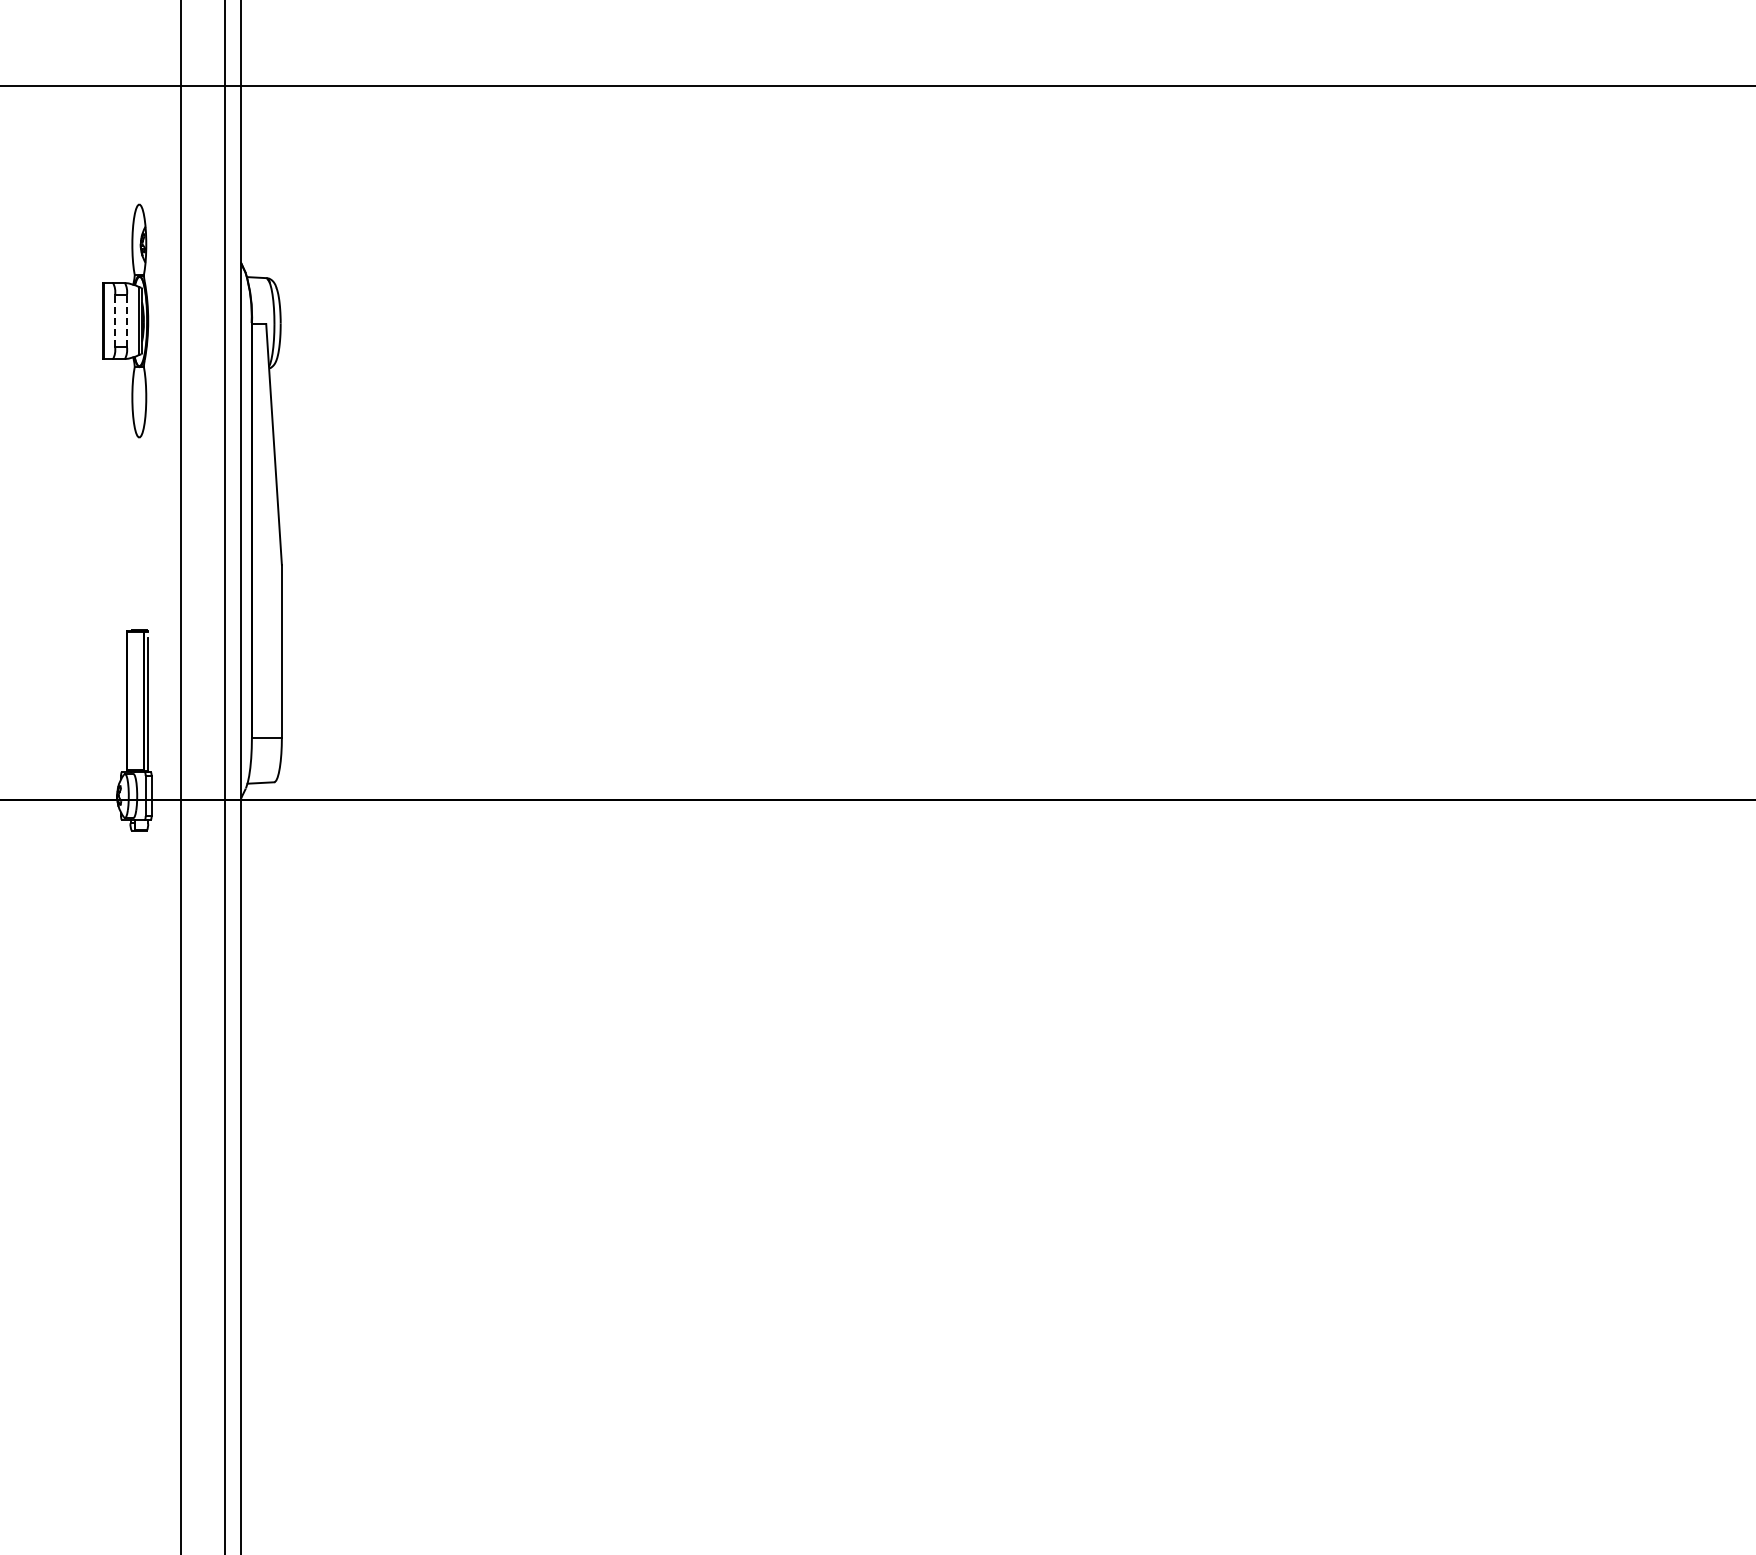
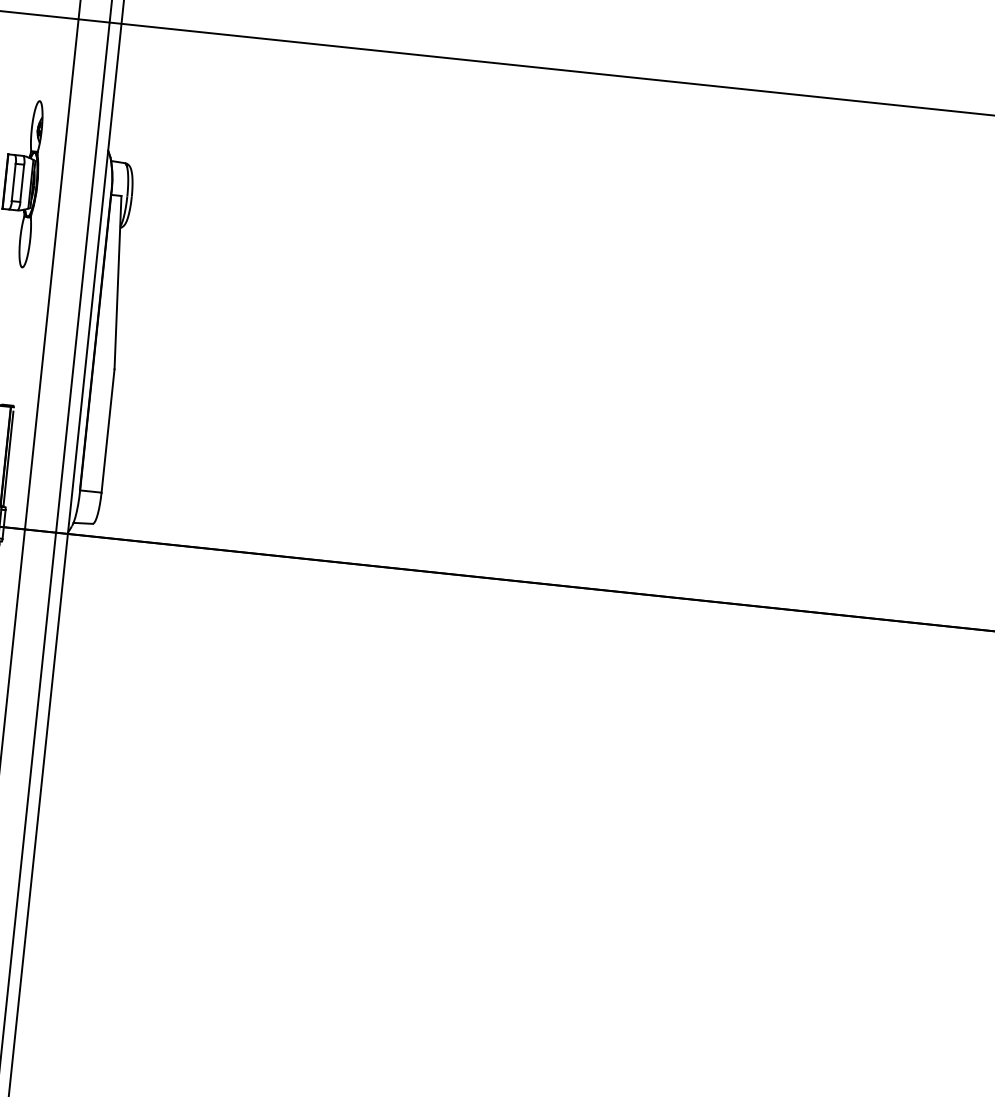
line: (115, 320) -> (14, 182), dashed -> solid
line: (126, 320) -> (21, 182), dashed -> solid

